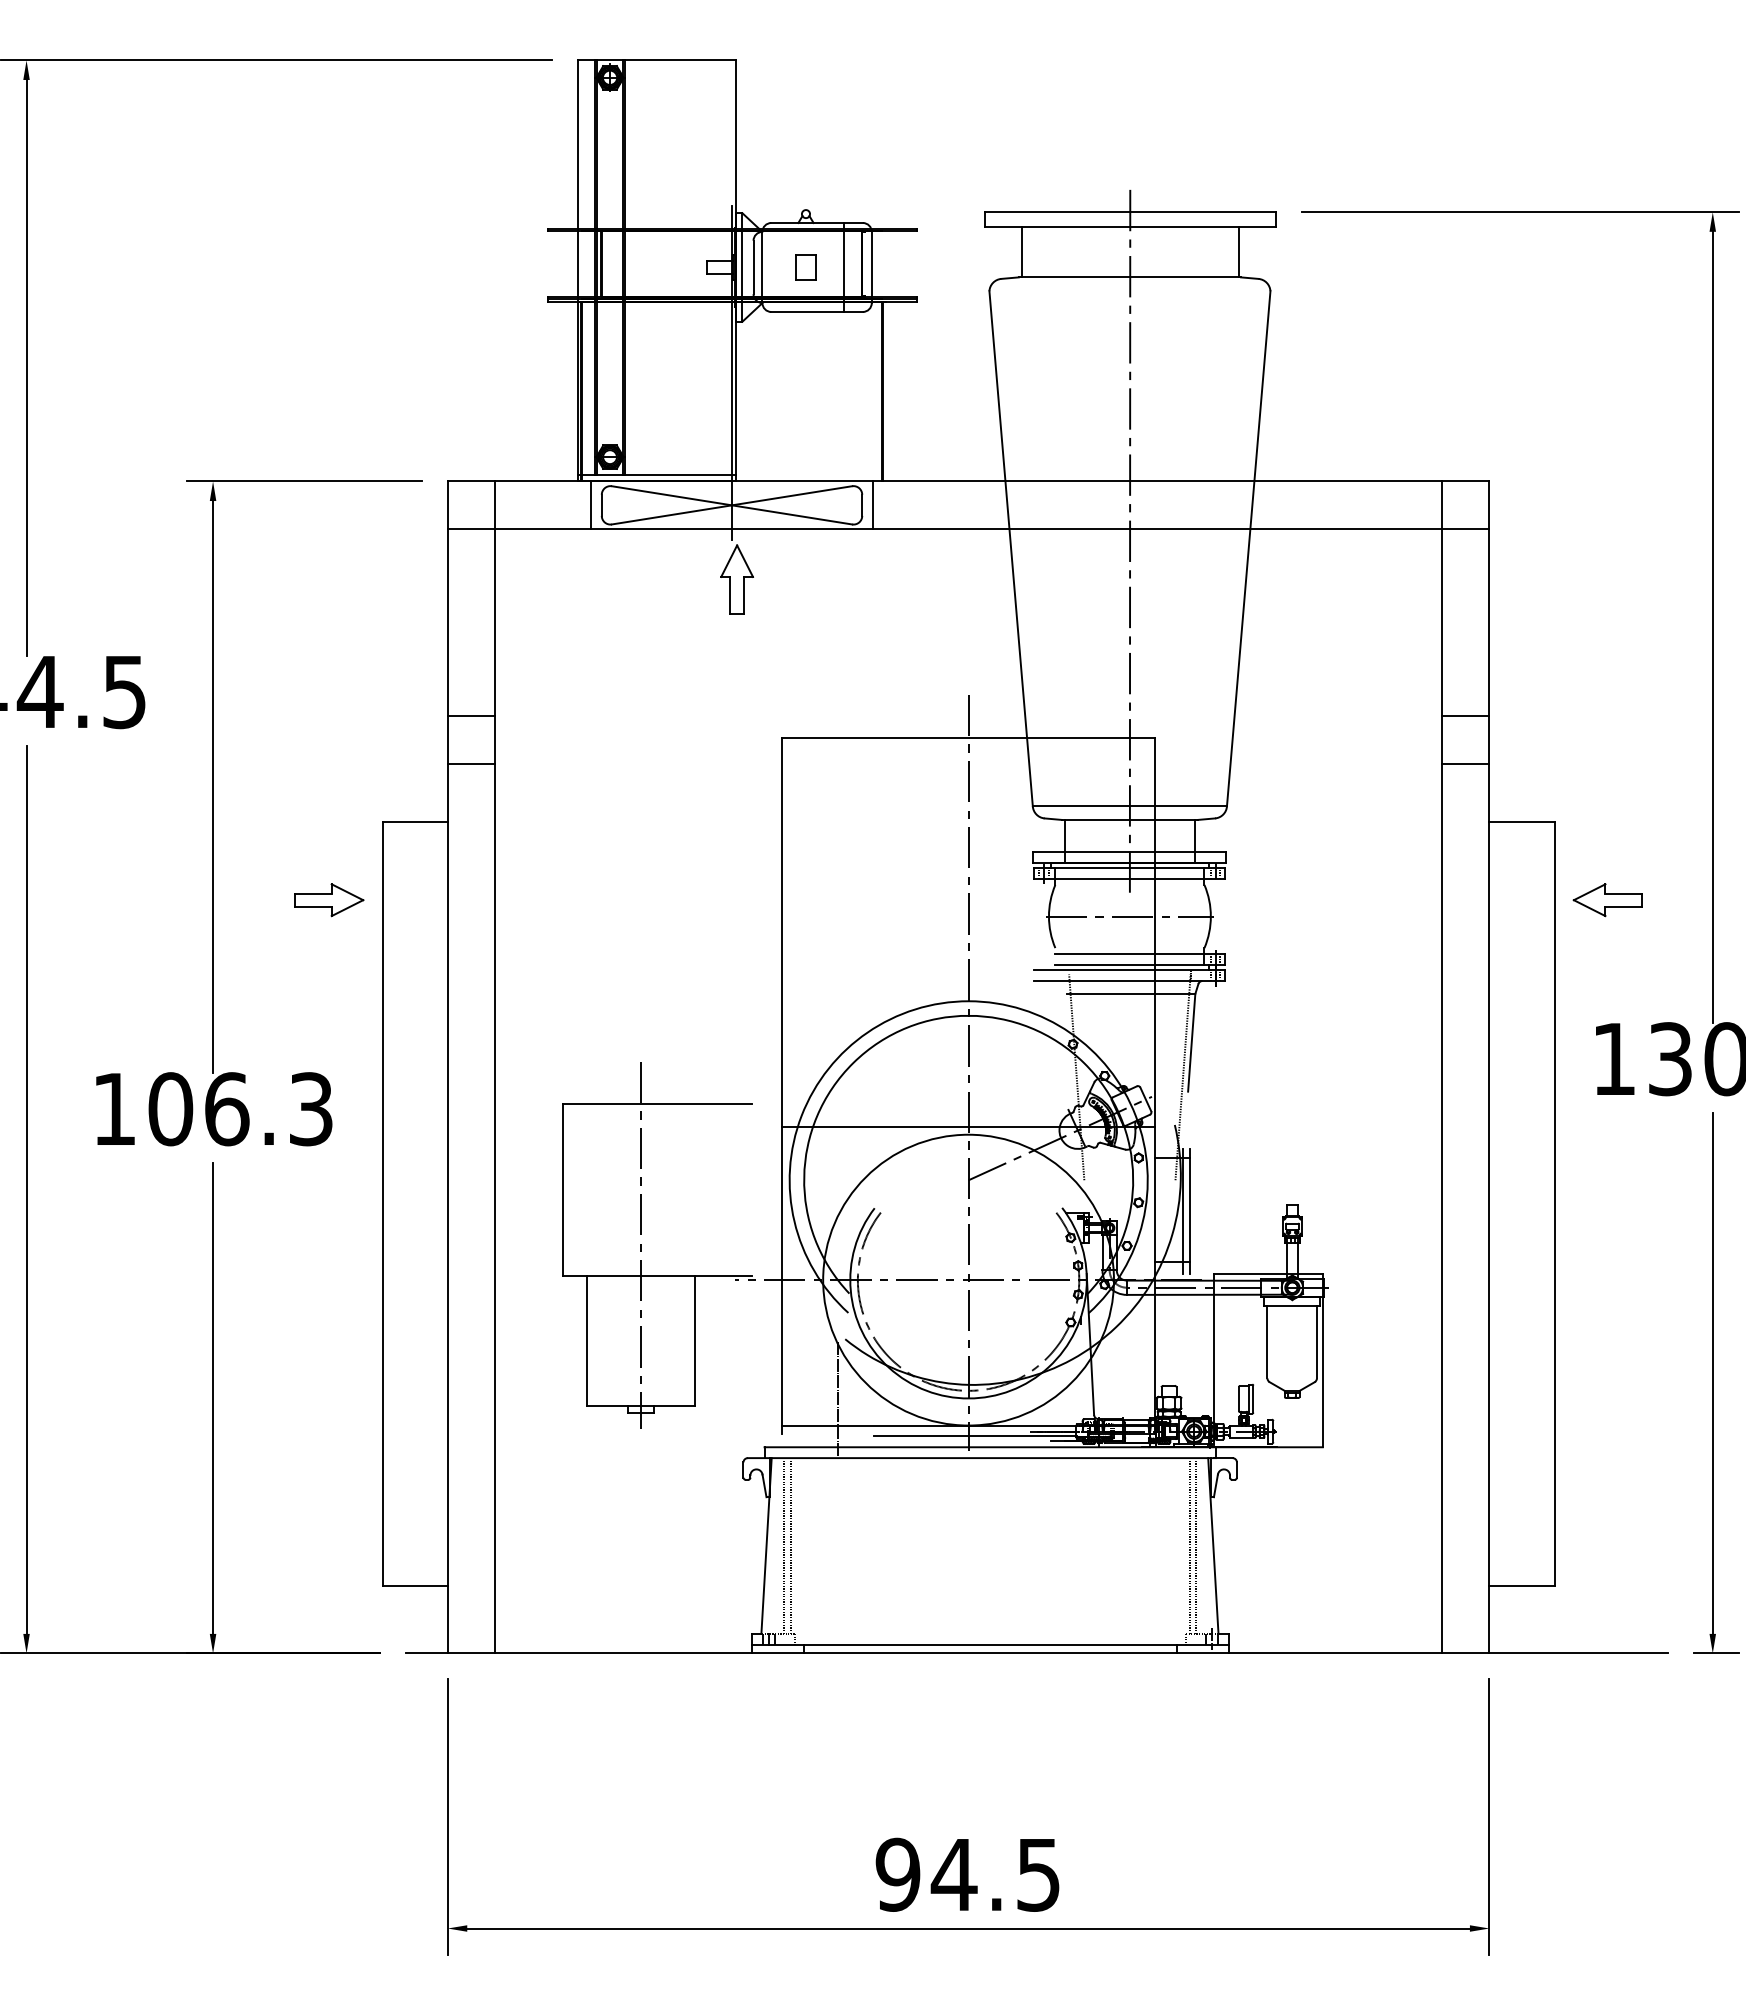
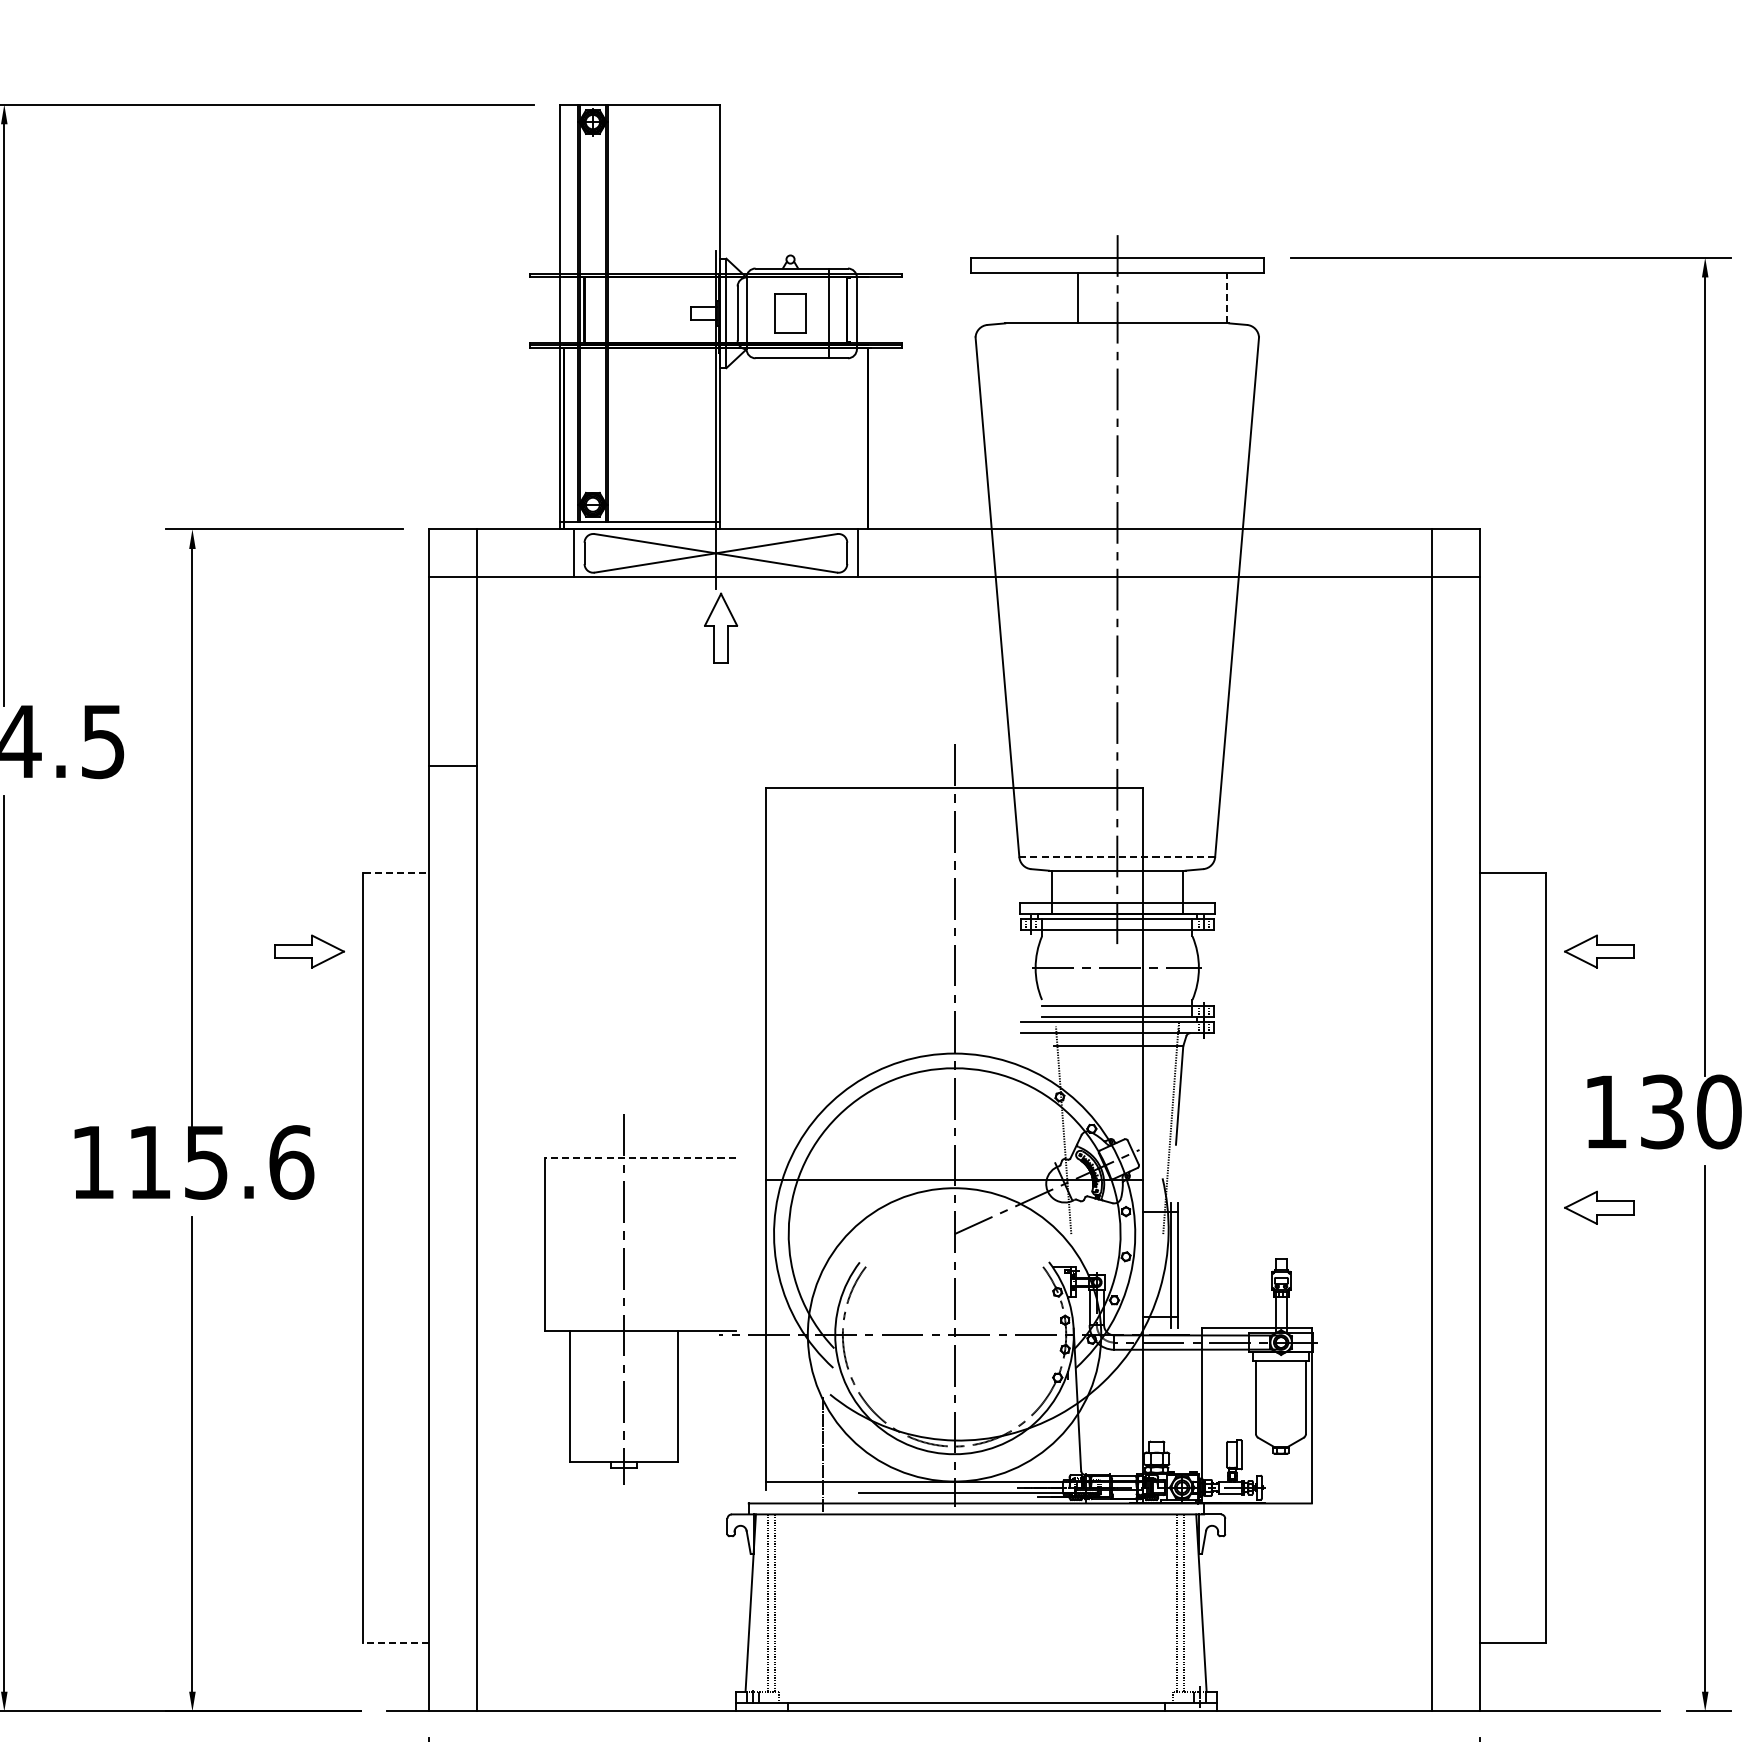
line: (1238, 251) -> (1226, 297), solid -> dashed
line: (1021, 252) -> (1077, 298), moved
part: (805, 267) -> (790, 313), size x1.6
line: (1465, 715) -> (1455, 765), removed
line: (471, 763) -> (453, 813), removed
line: (1465, 763) -> (1455, 813), removed
line: (1130, 806) -> (1117, 857), solid -> dashed
line: (415, 821) -> (396, 872), solid -> dashed
line: (656, 1104) -> (639, 1157), solid -> dashed
text: (240, 1109) -> (220, 1162), 106.3 -> 115.6
part: (1607, 1154) -> (1599, 1208), added
line: (415, 1585) -> (396, 1642), solid -> dashed

